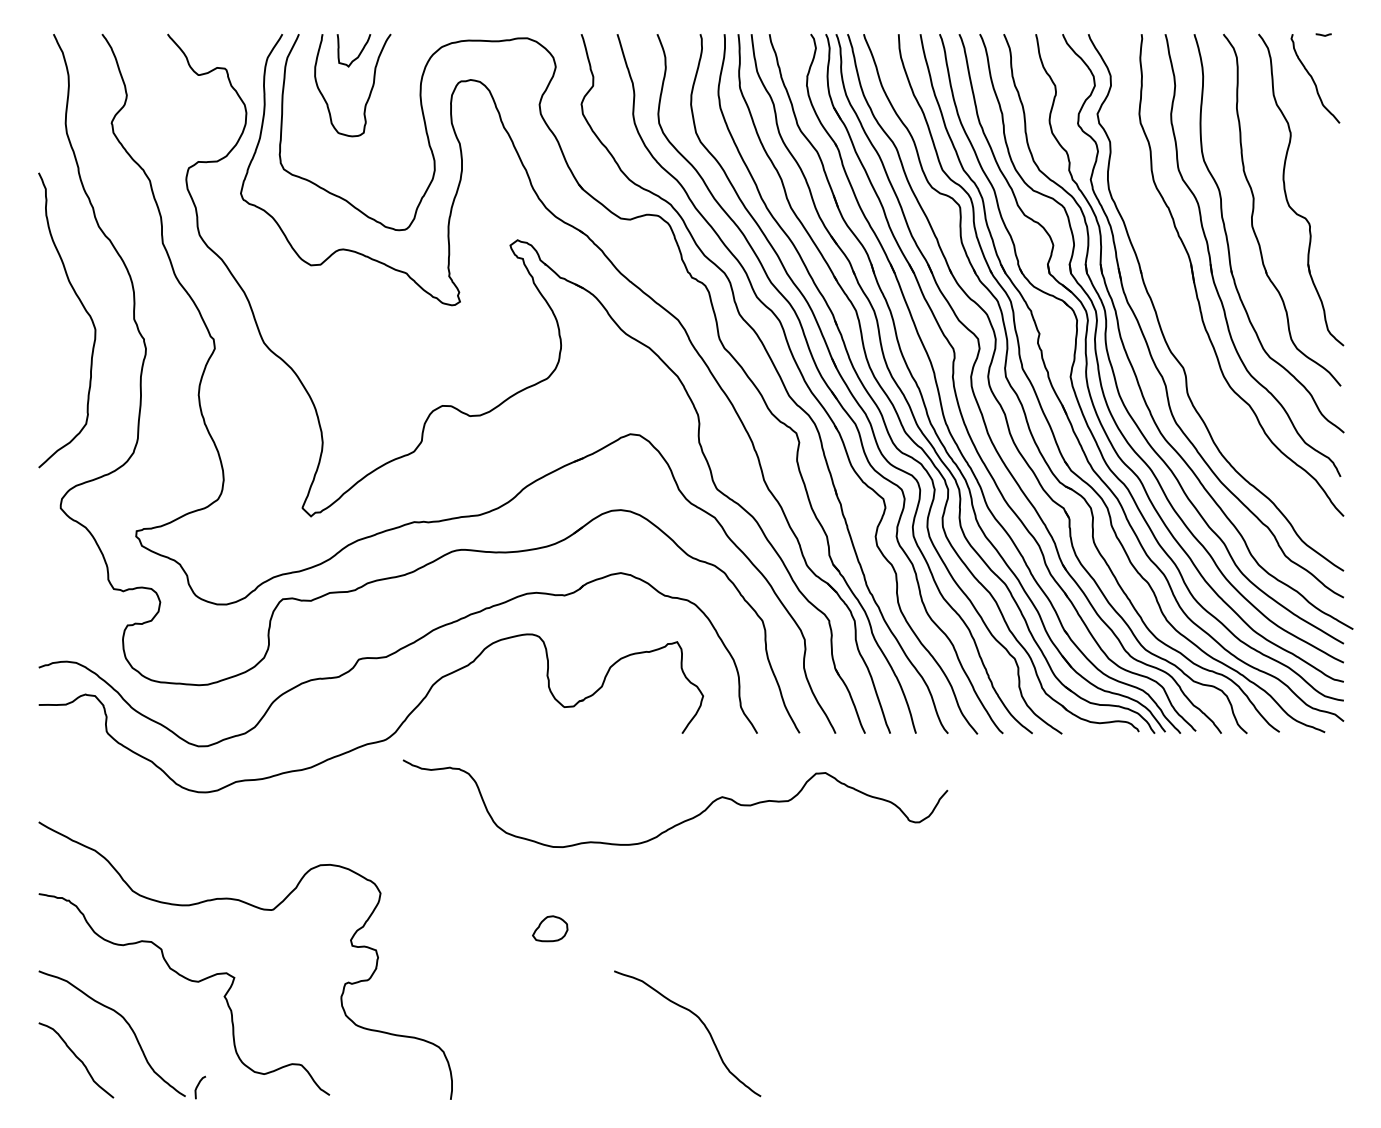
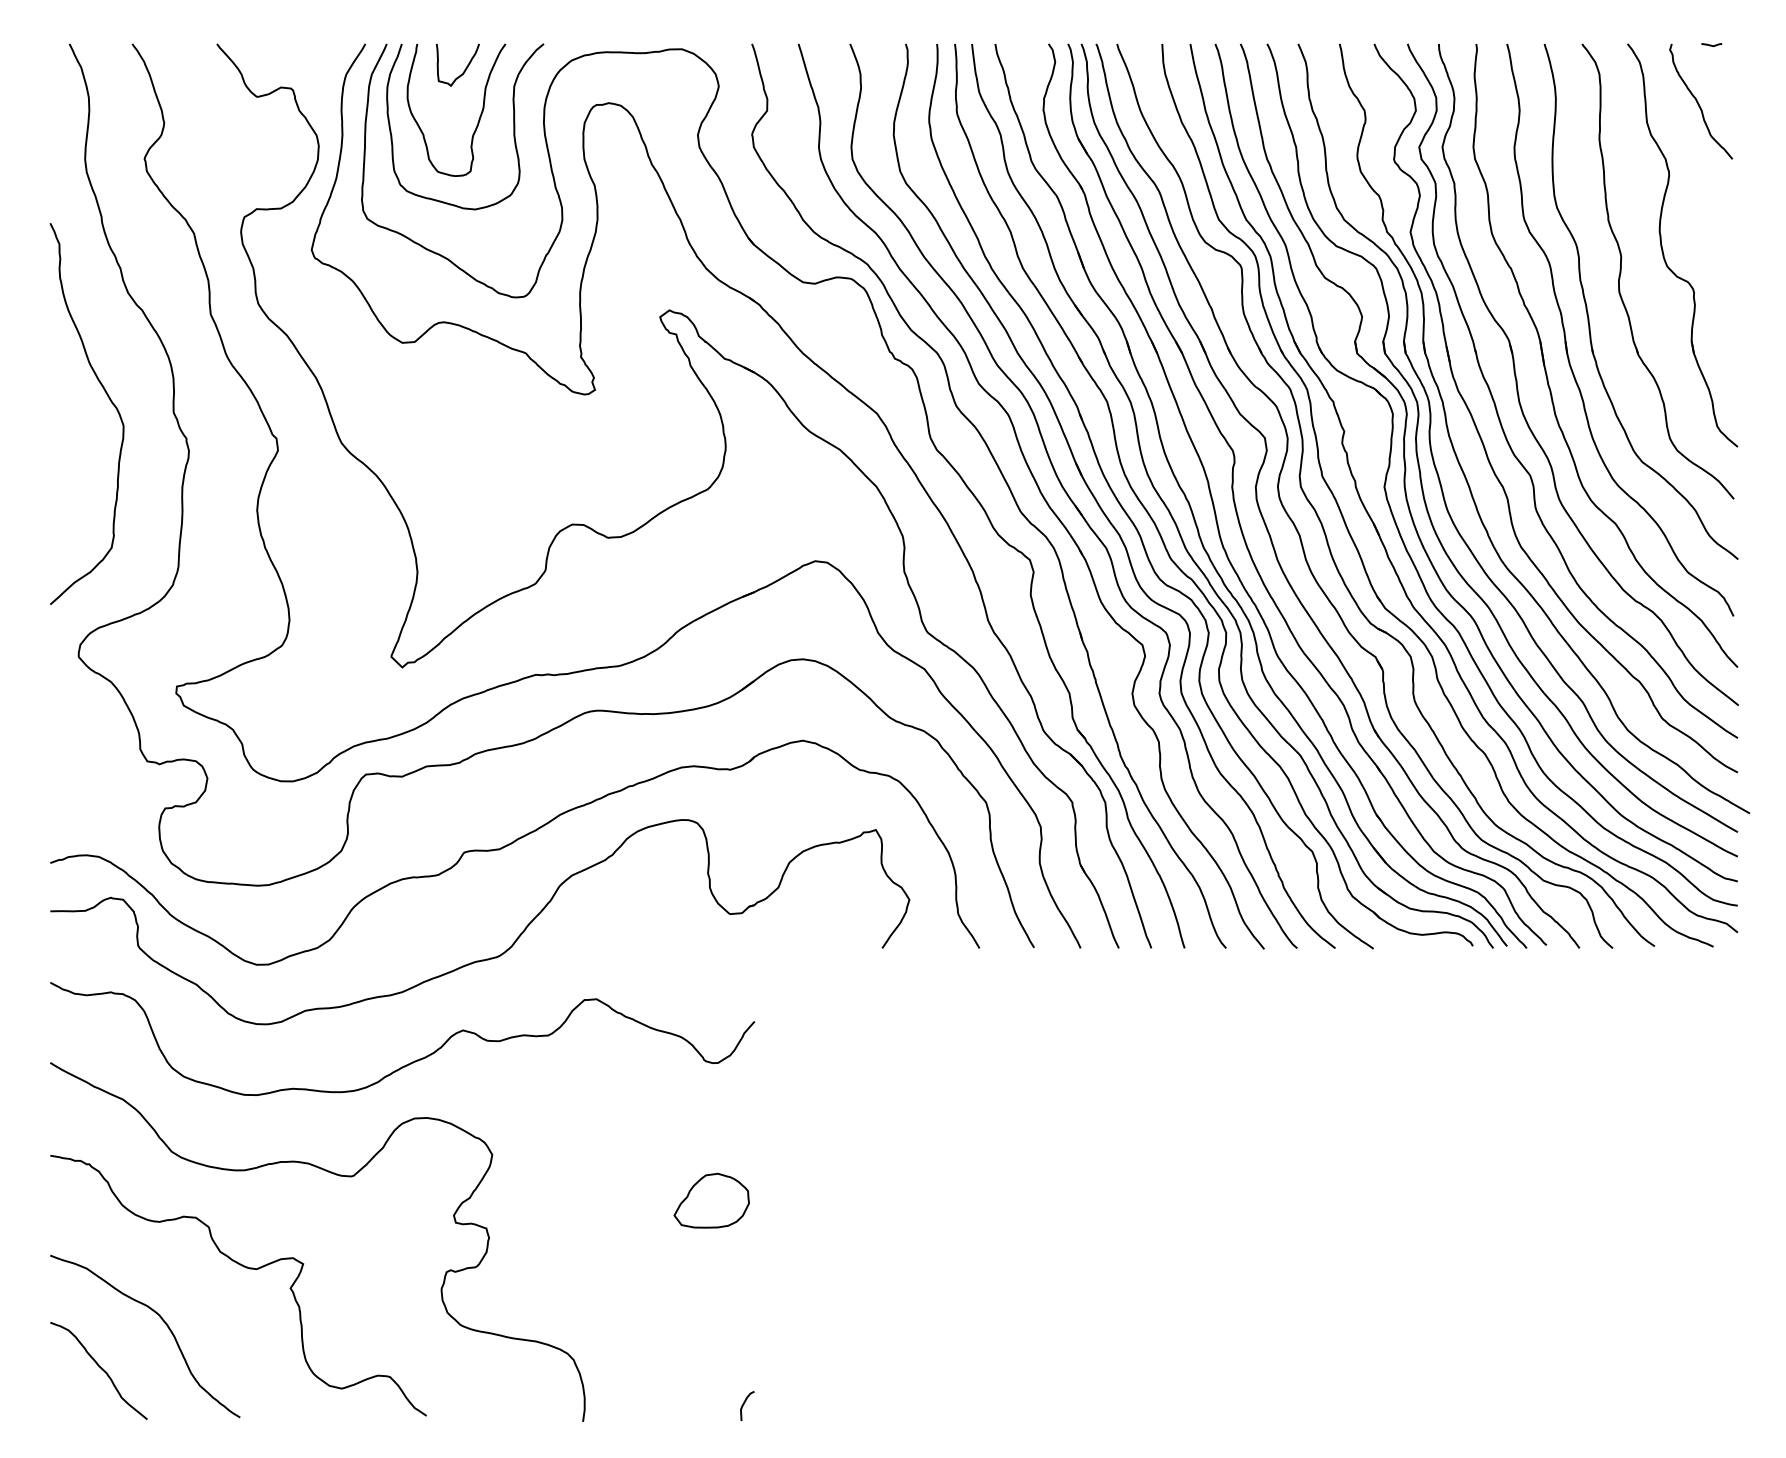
curve: (396, 98) -> (513, 126), added
part: (1173, 293) -> (1517, 379), added
curve: (684, 820) -> (414, 1060), moved
part: (550, 928) -> (711, 1200), size x1.67
curve: (701, 1023) -> (907, 1322), removed
curve: (198, 1086) -> (744, 1404), moved

